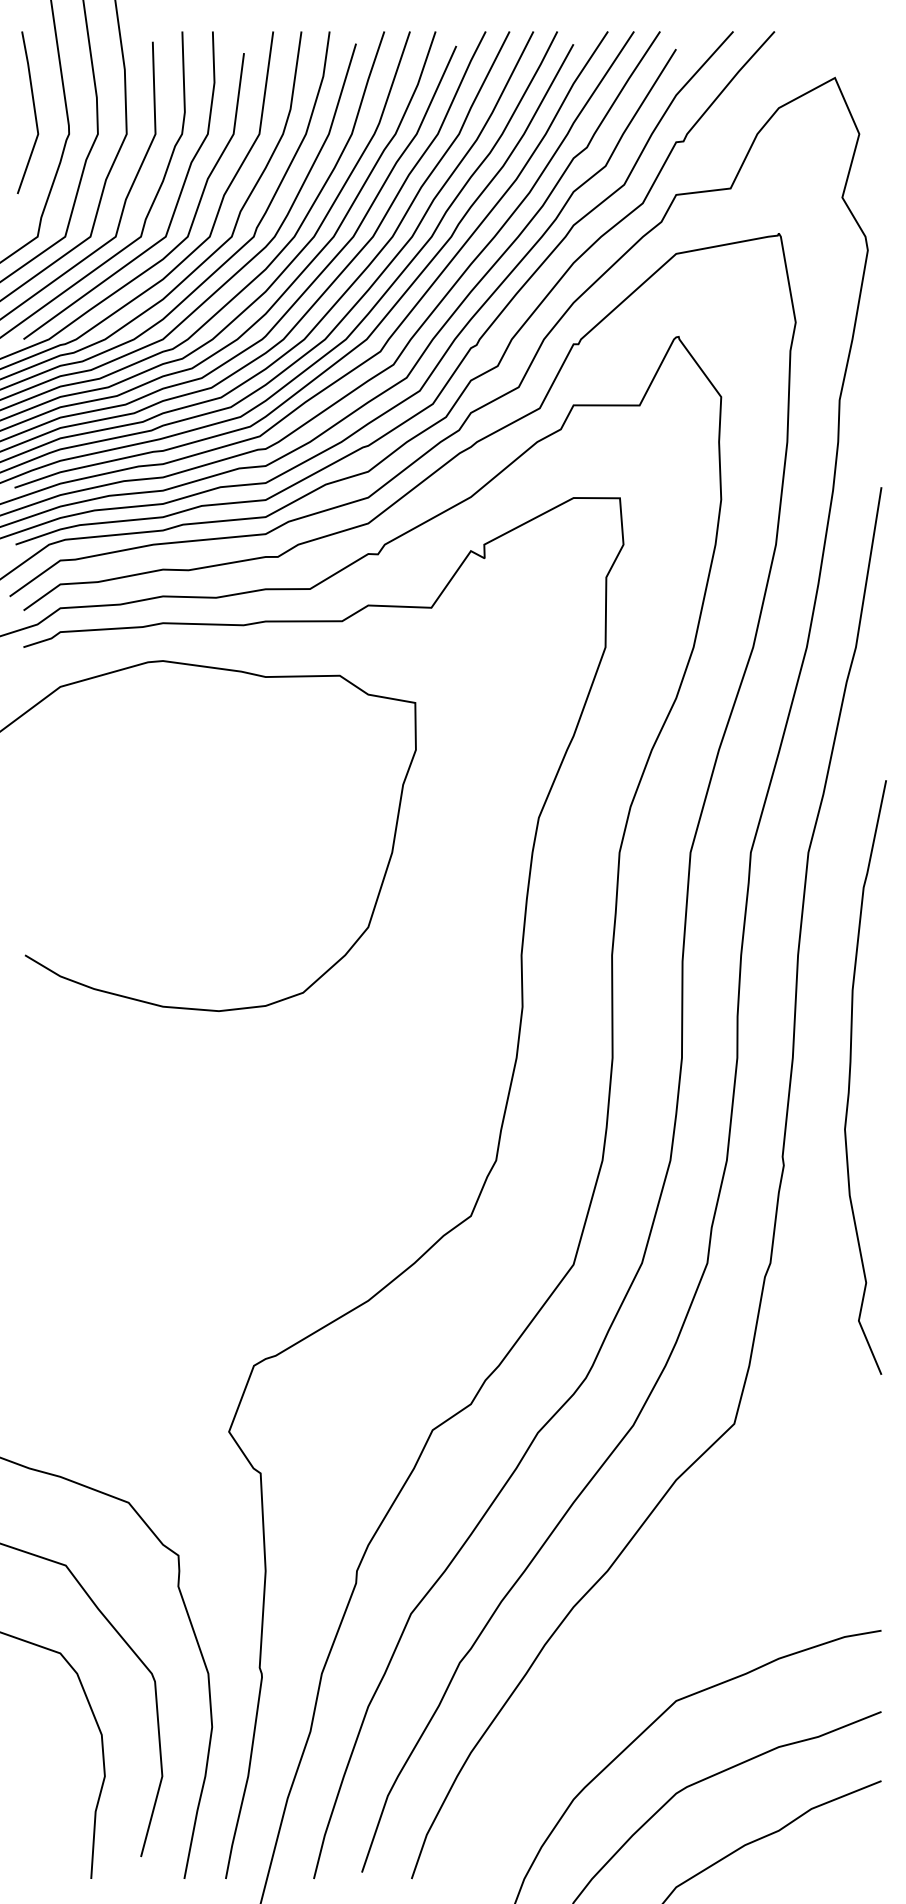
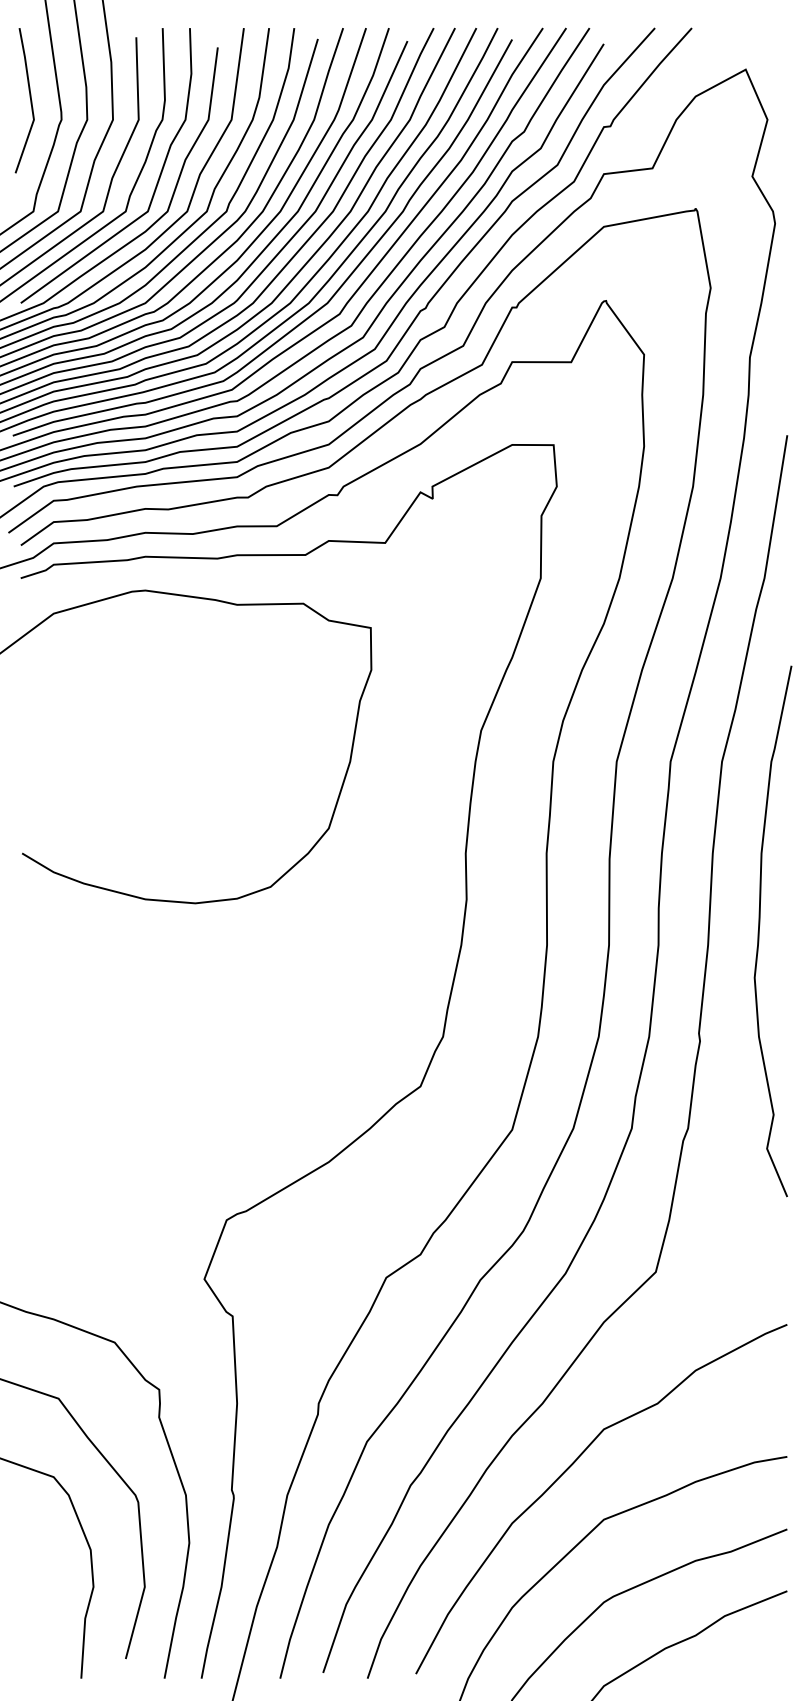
curve: (850, 1077) -> (759, 931), moved
curve: (638, 1642) -> (570, 1467), added

